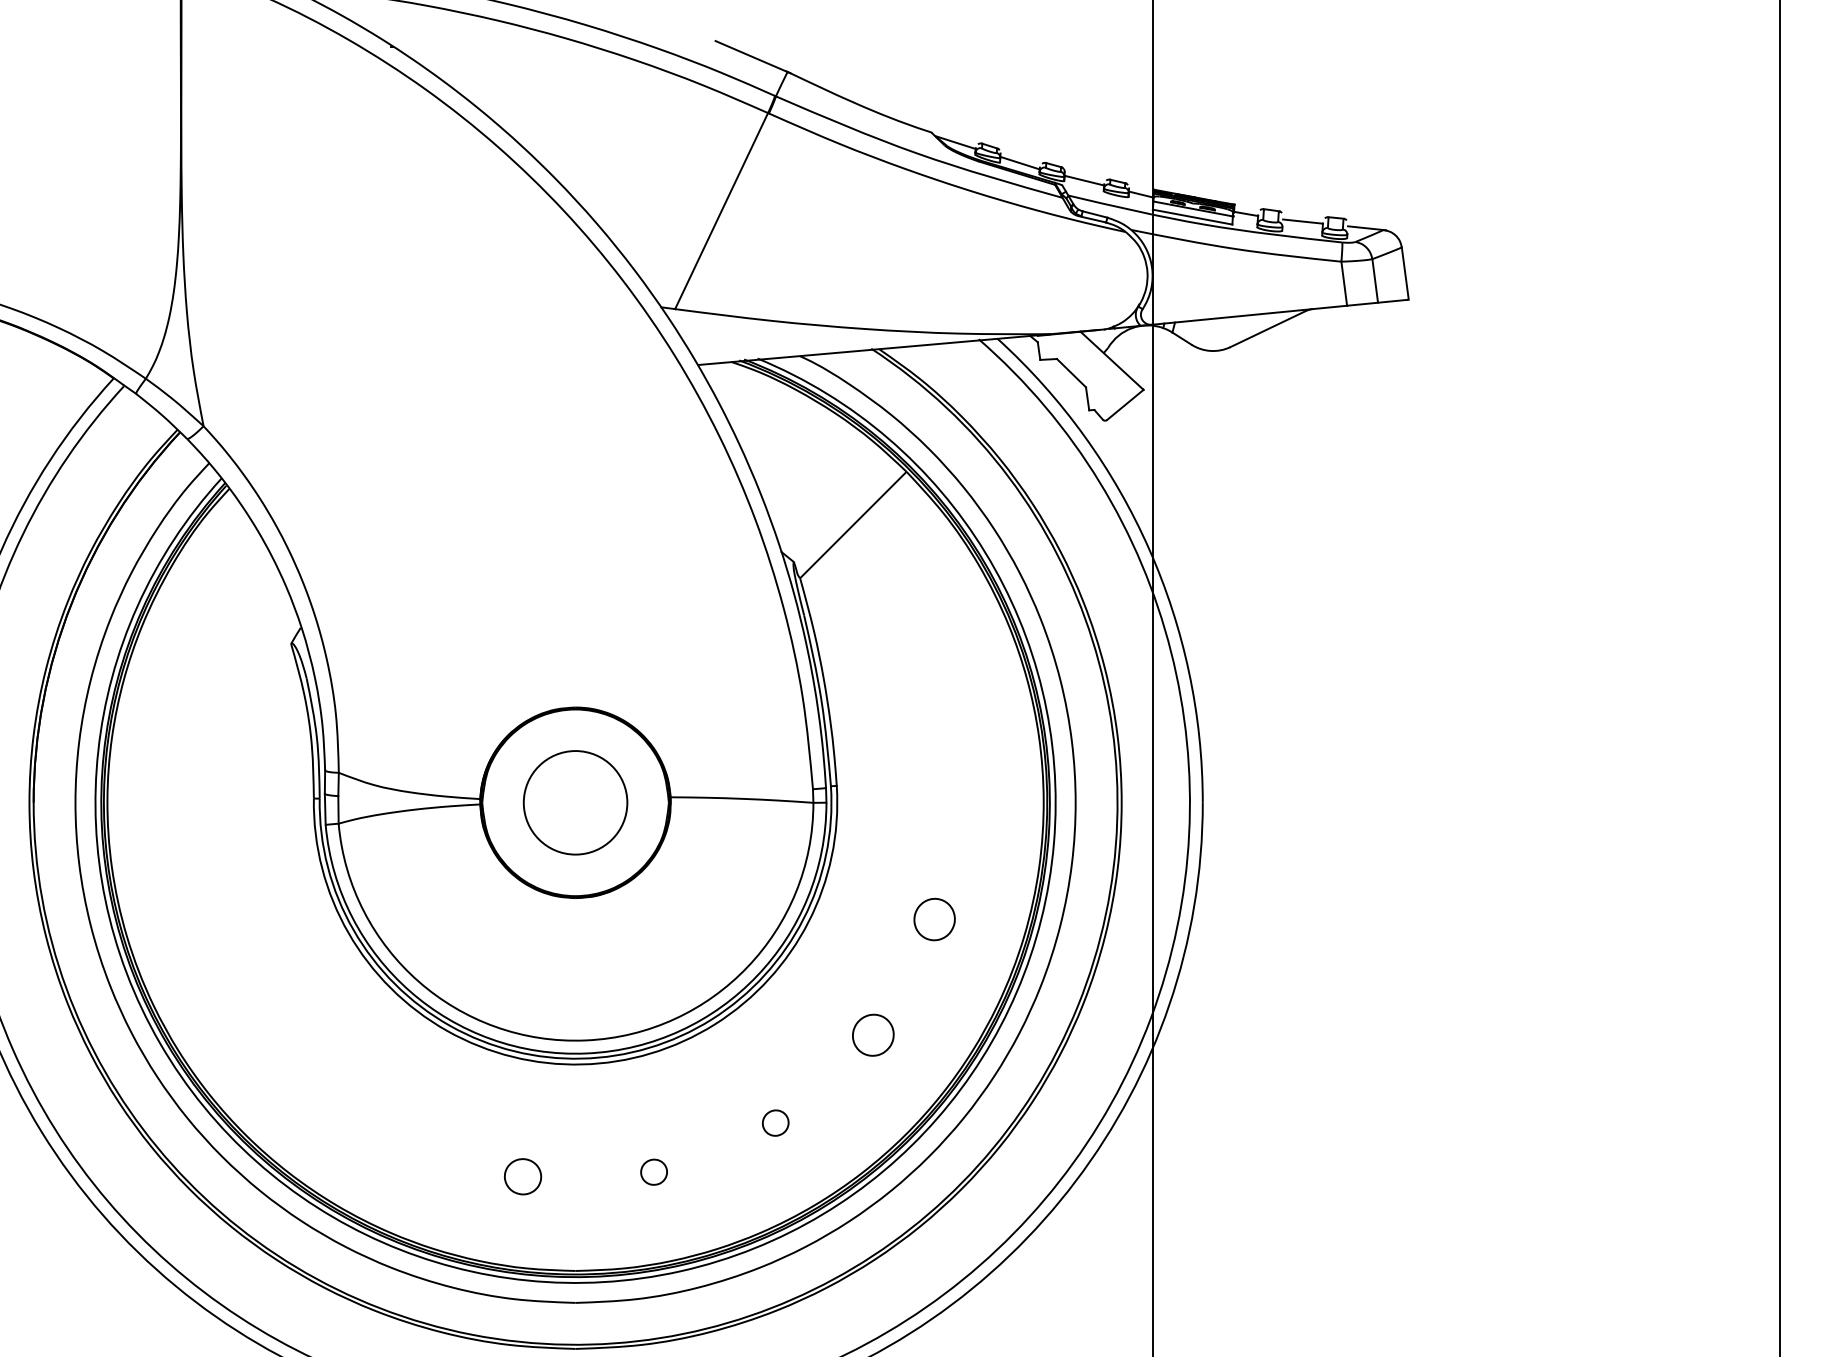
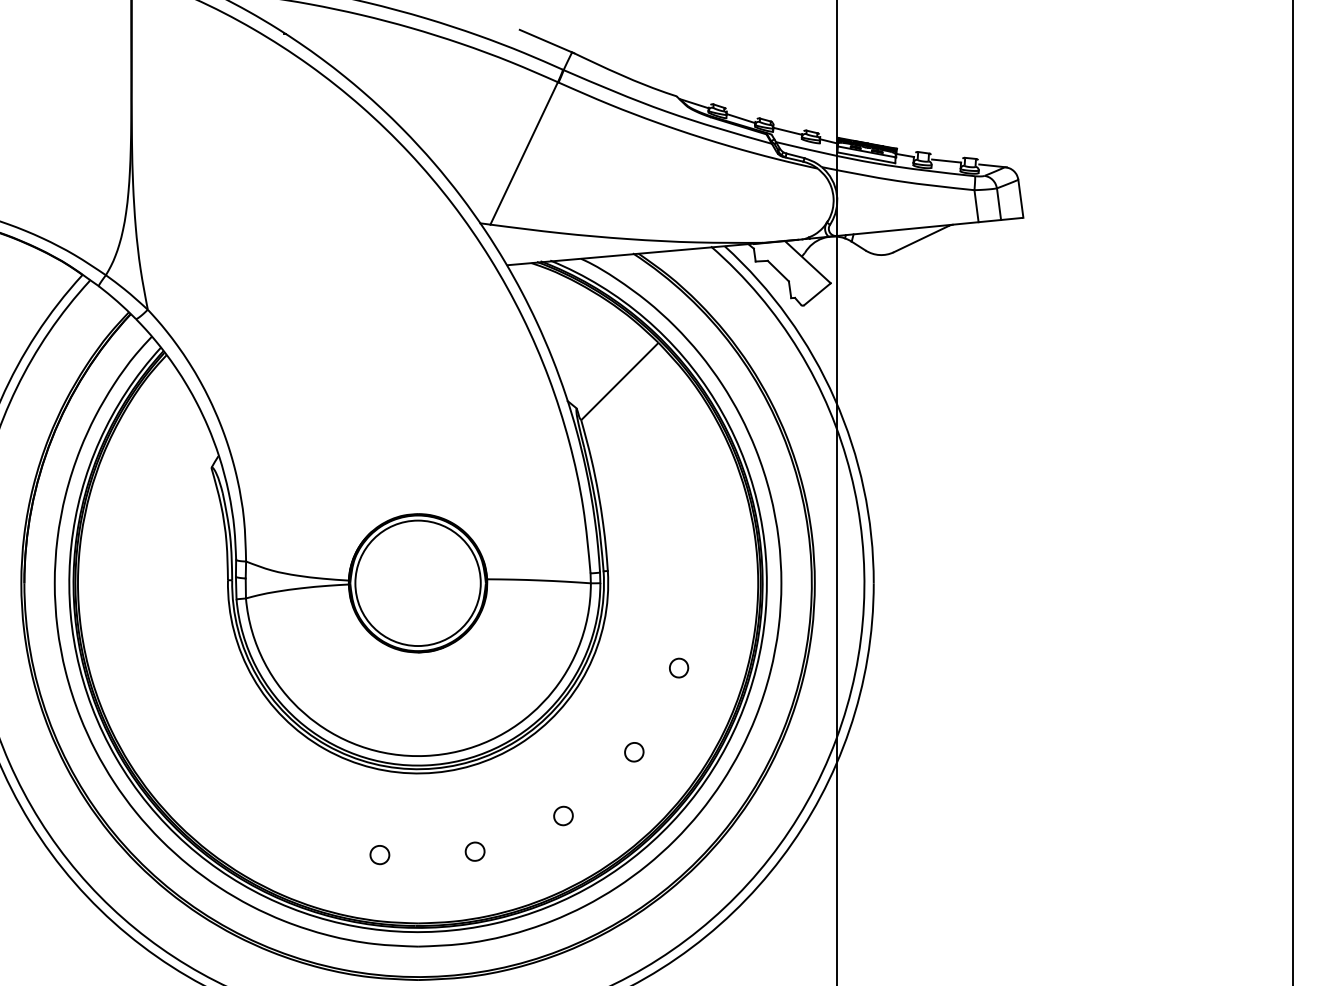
circle: (575, 802) -> (418, 583), size x1.67
part: (934, 919) -> (678, 668), size x0.62
part: (872, 1035) -> (633, 752), size x0.62
part: (522, 1176) -> (379, 854), size x0.71

